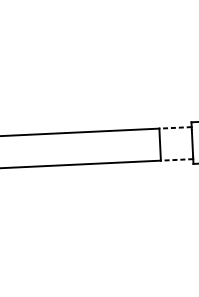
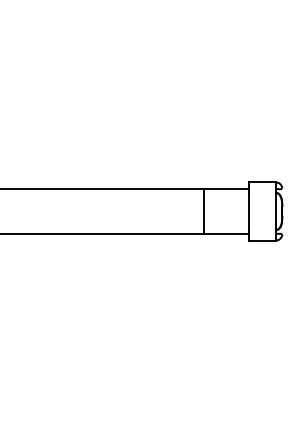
line: (175, 128) -> (226, 189), dashed -> solid
line: (176, 159) -> (226, 233), dashed -> solid

